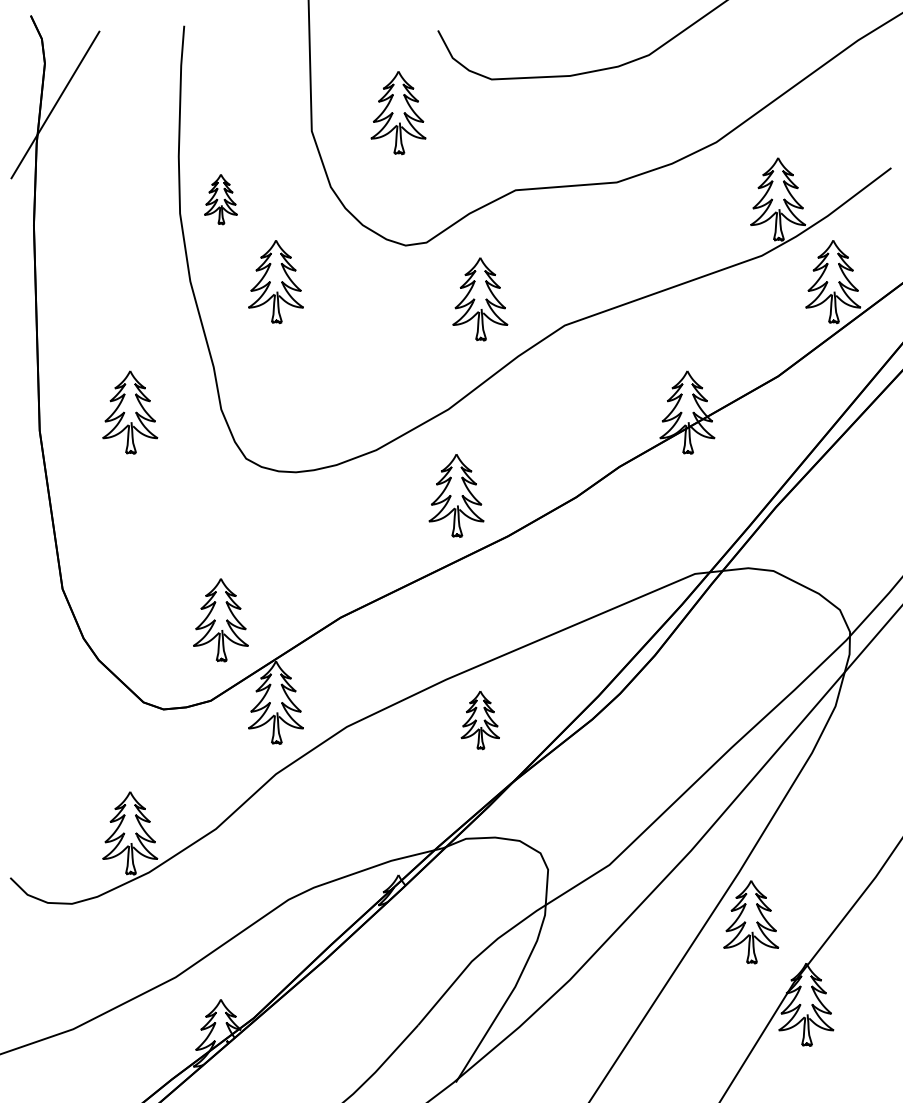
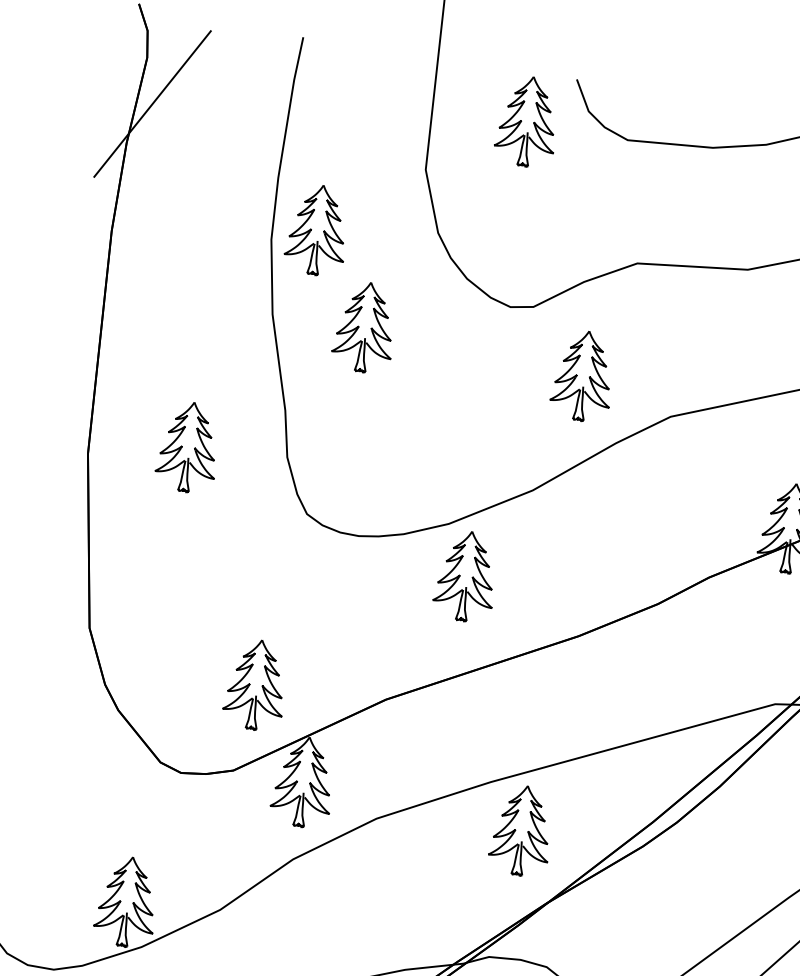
part: (398, 113) -> (527, 122), moved
part: (220, 199) -> (317, 230), size x1.67
part: (456, 495) -> (466, 576), moved
part: (480, 720) -> (521, 831), size x1.43

